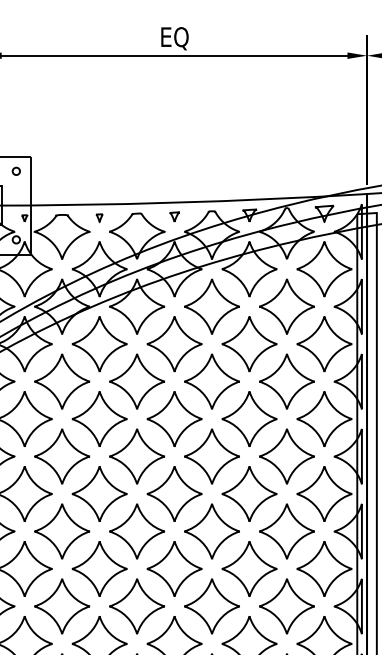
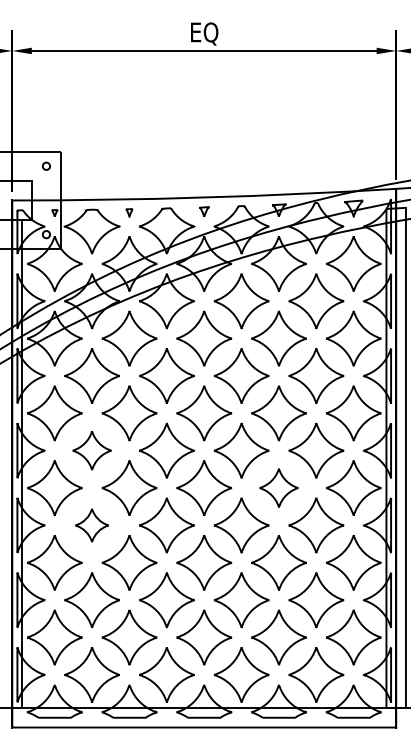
part: (61, 456) -> (91, 450), size x0.7
part: (249, 493) -> (278, 487), size x0.7
part: (61, 531) -> (91, 525), size x0.6

